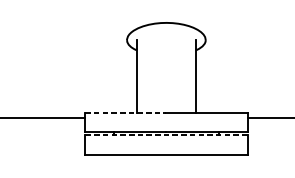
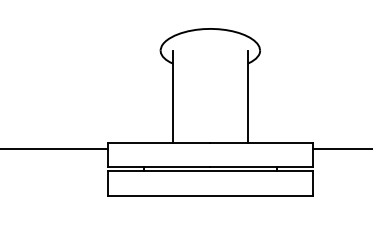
line: (126, 112) -> (159, 142), dashed -> solid
line: (166, 135) -> (210, 171), dashed -> solid

